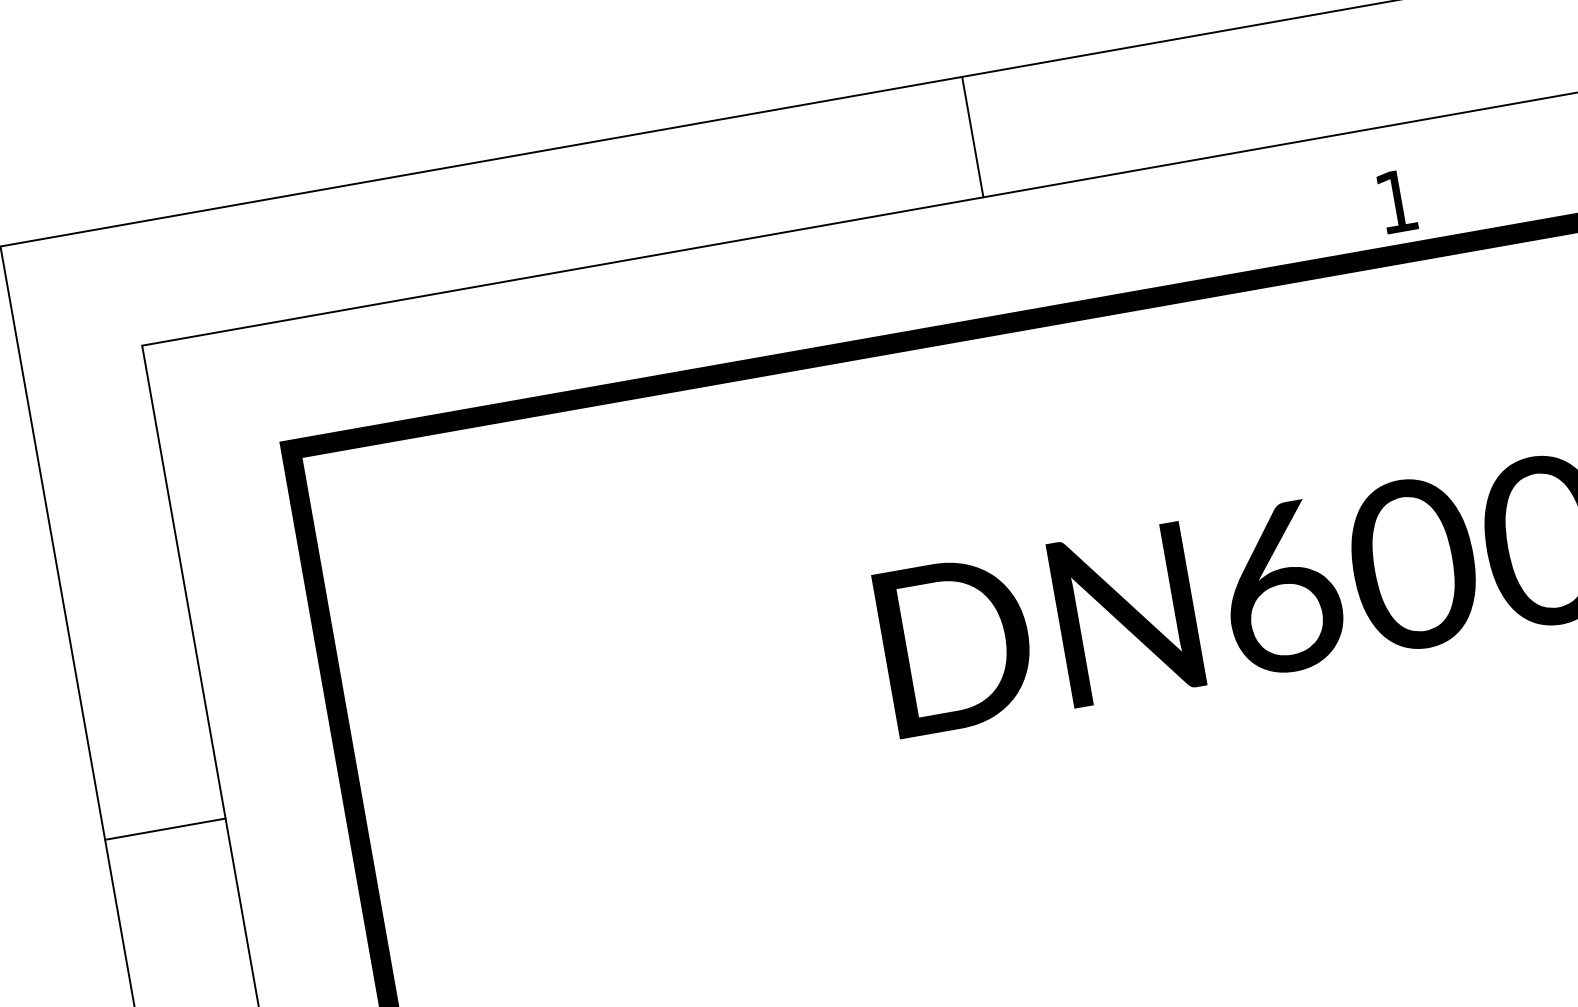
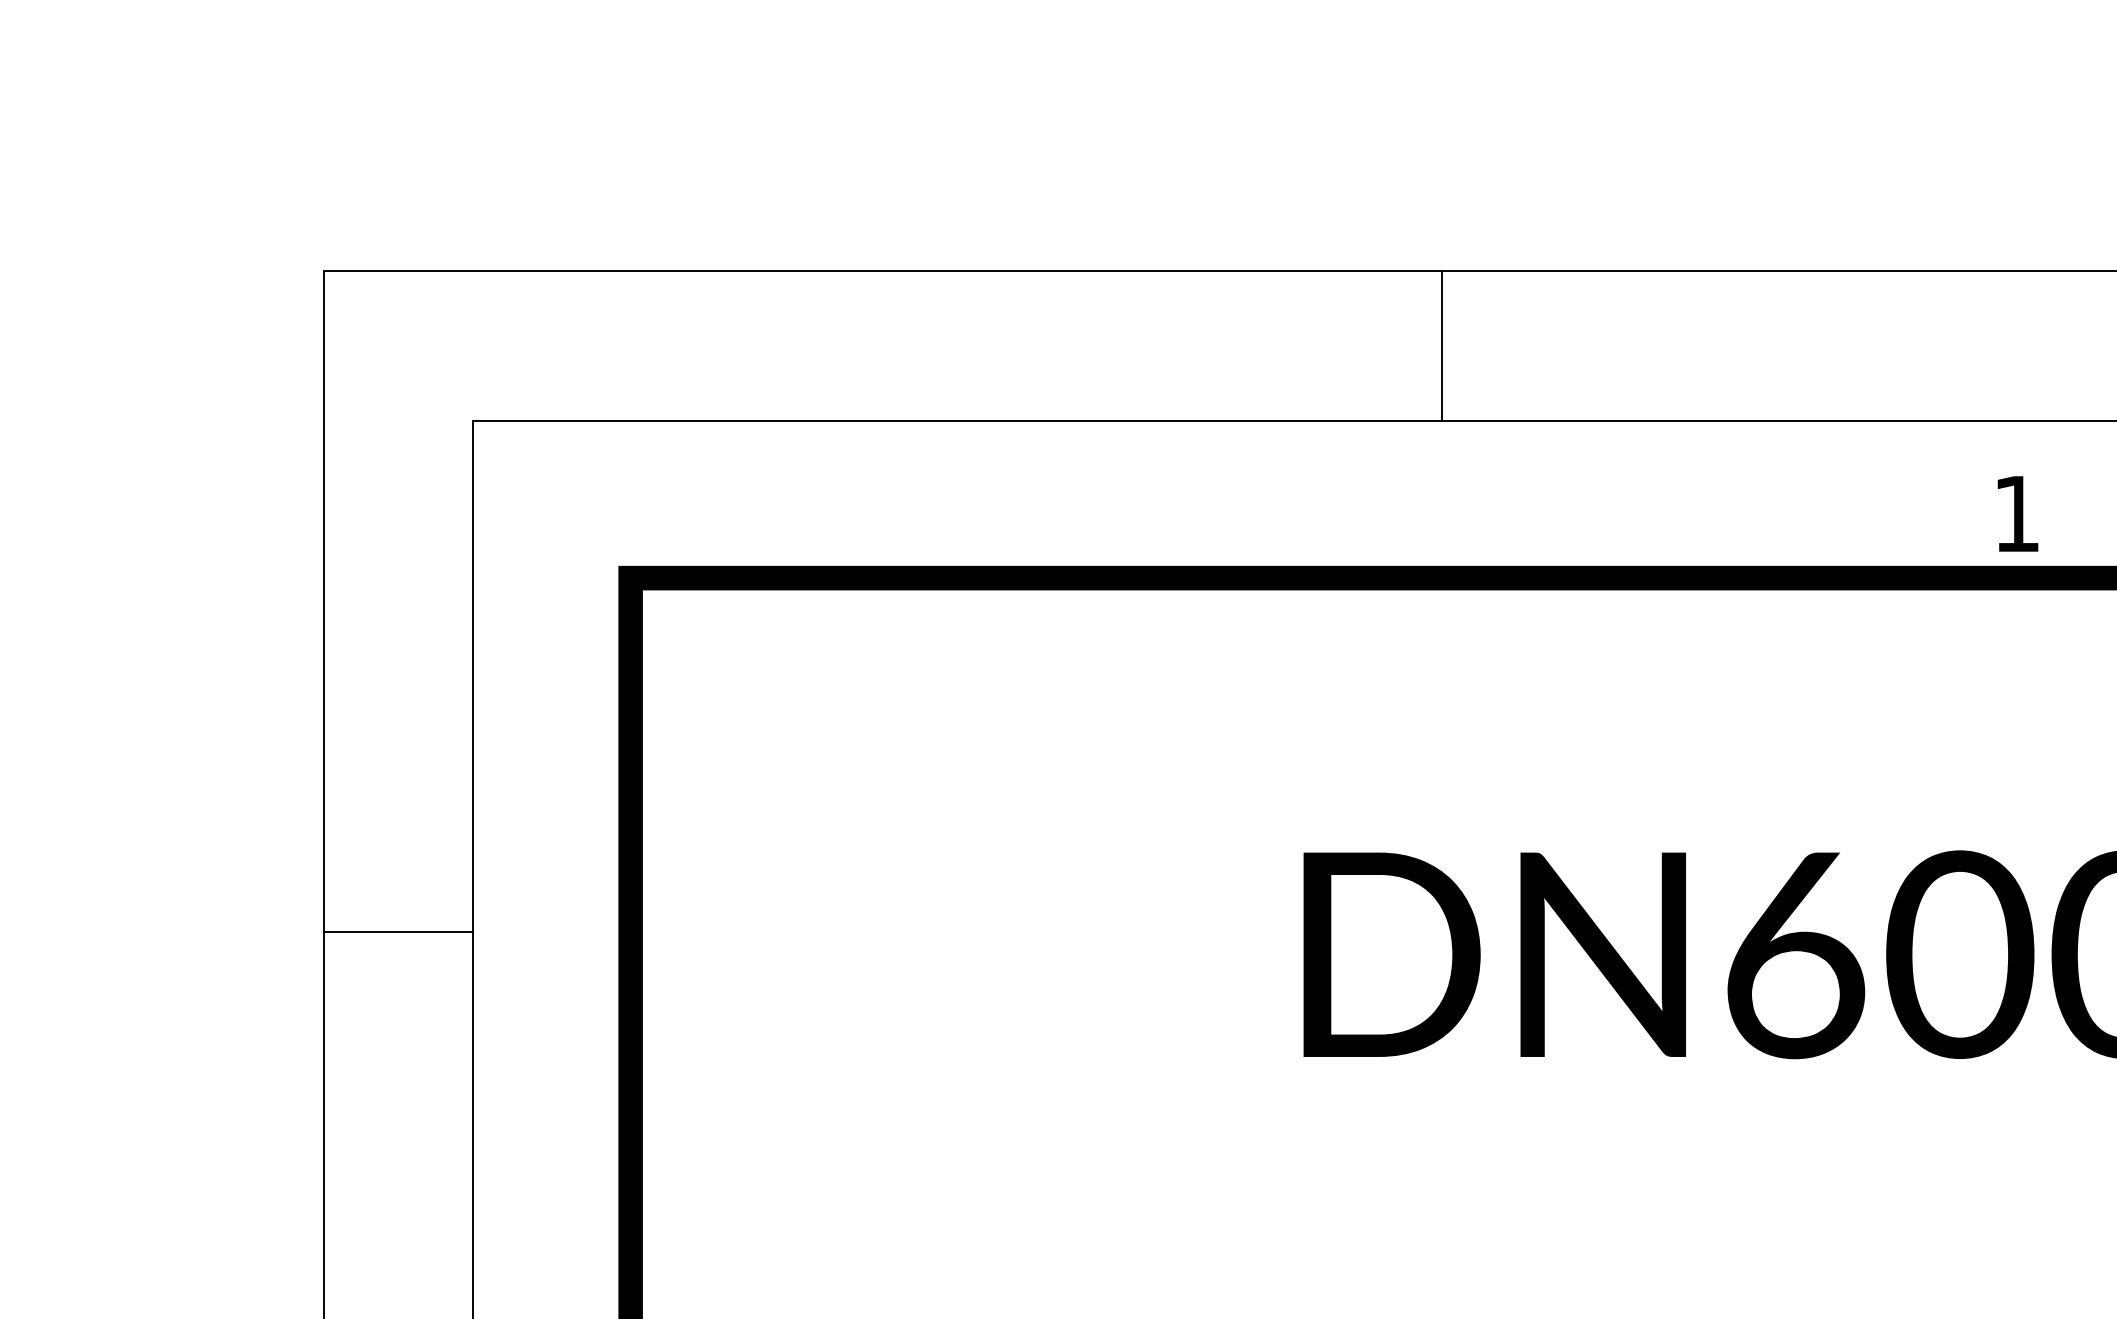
line: (972, 136) -> (1442, 345), moved
line: (165, 828) -> (398, 931), moved

